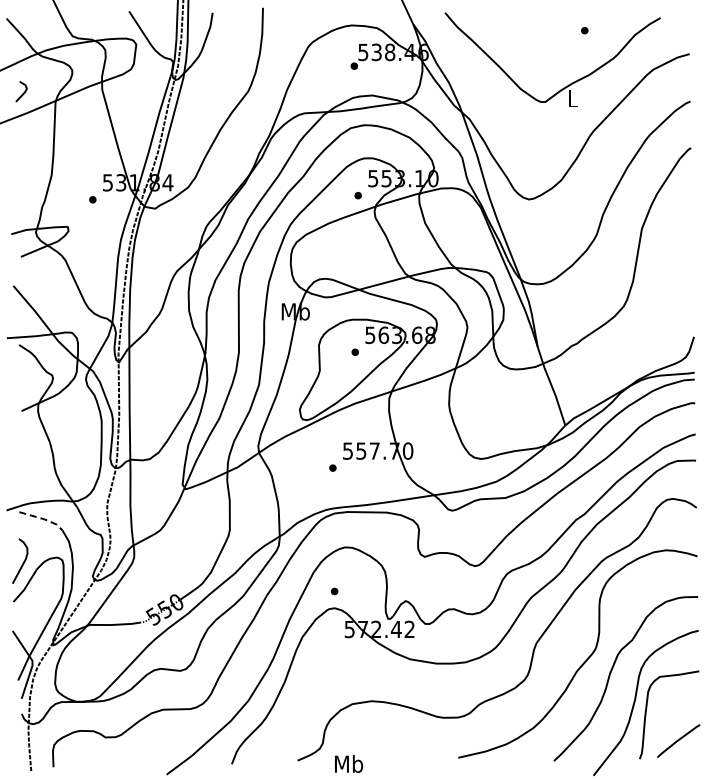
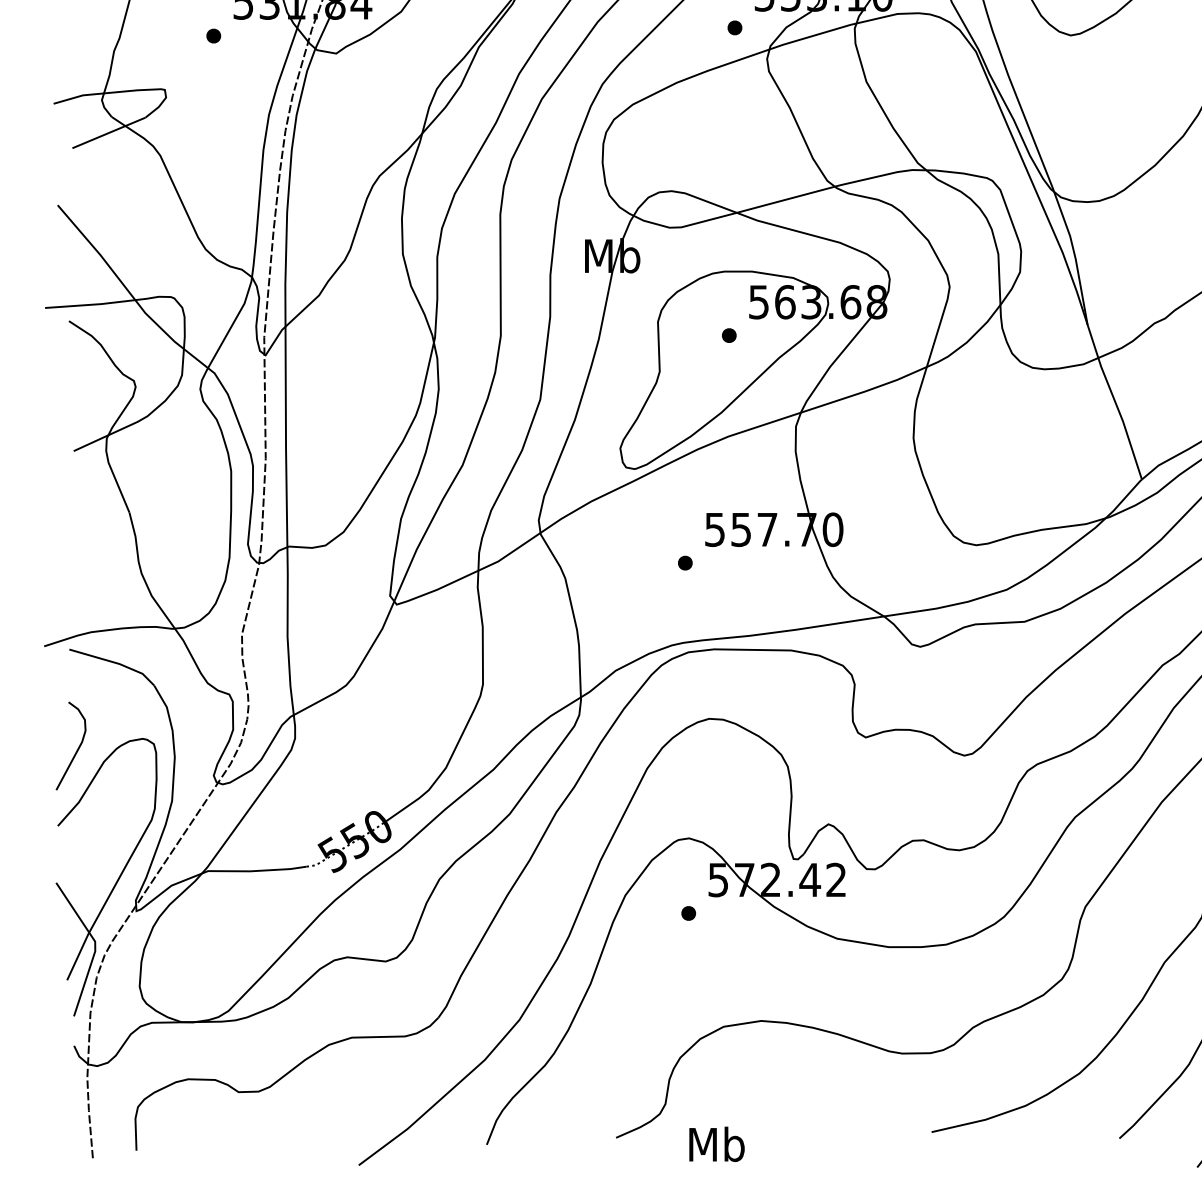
line: (43, 519) -> (116, 664), dashed -> solid
part: (334, 591) -> (688, 913), moved

